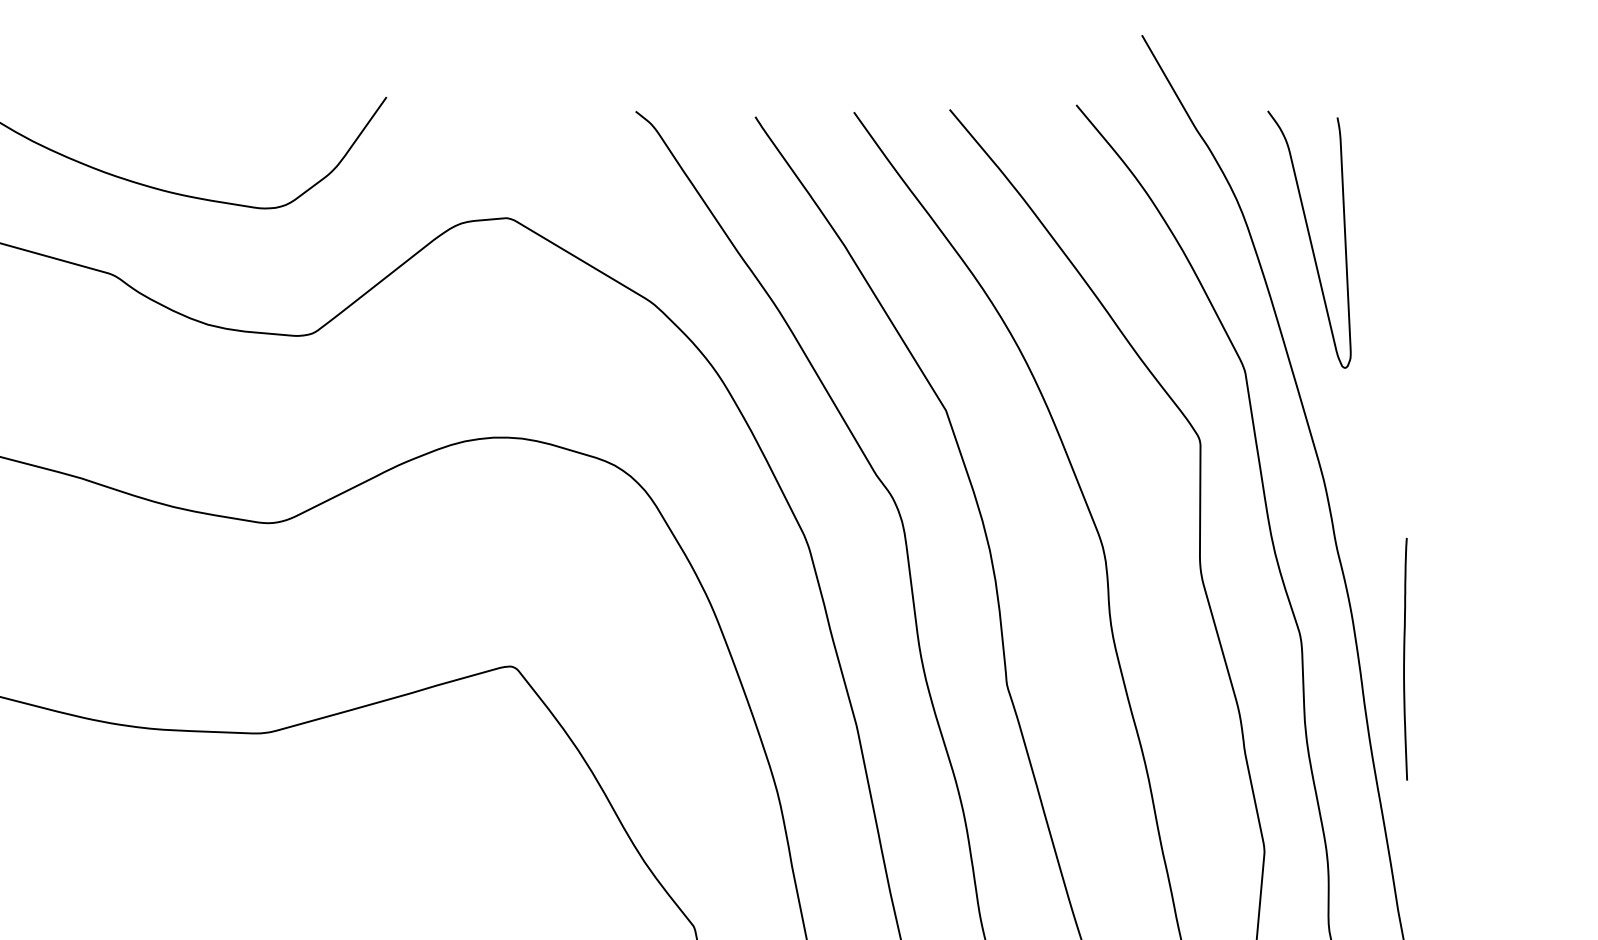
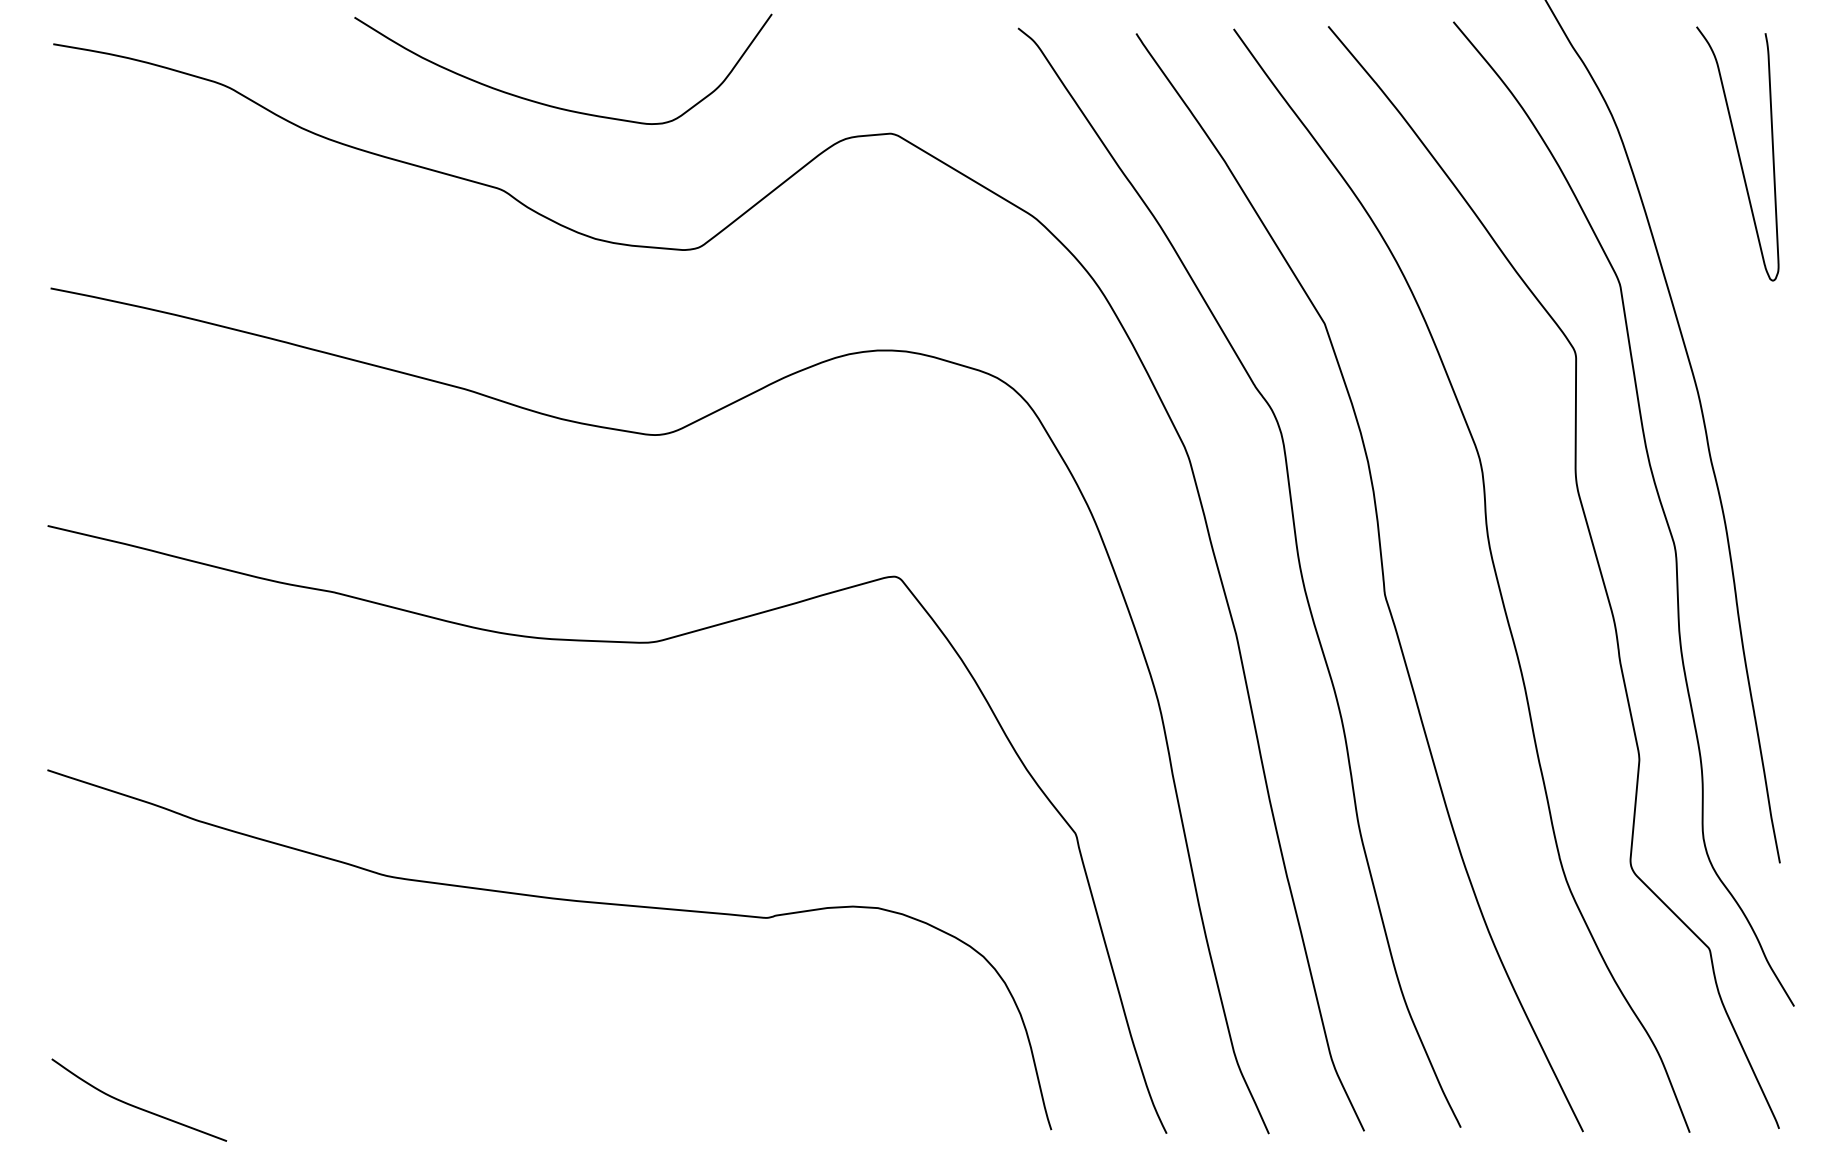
curve: (1309, 239) -> (1737, 153), moved
curve: (1405, 659) -> (1778, 569), removed

